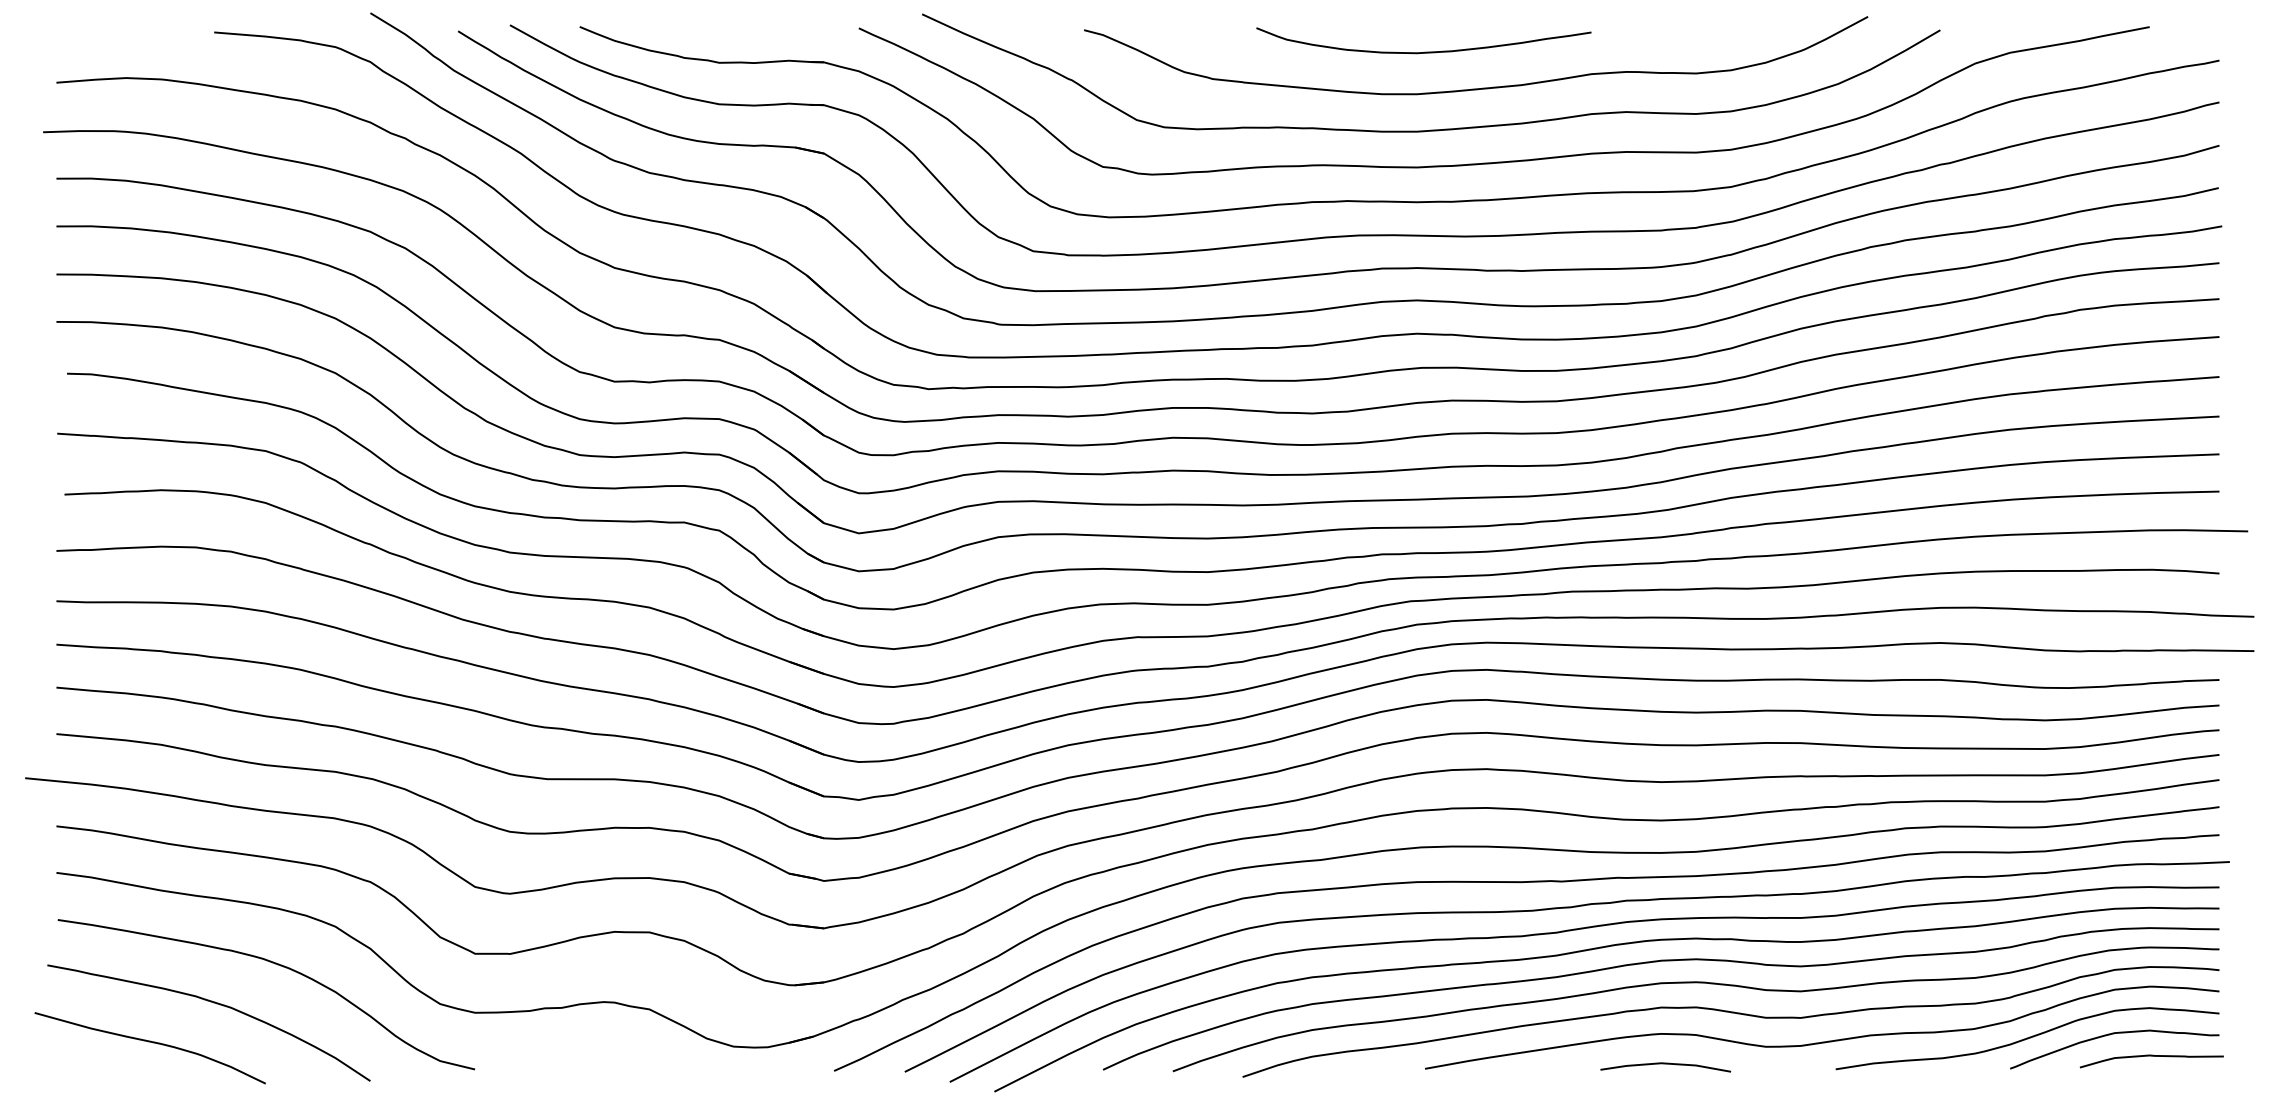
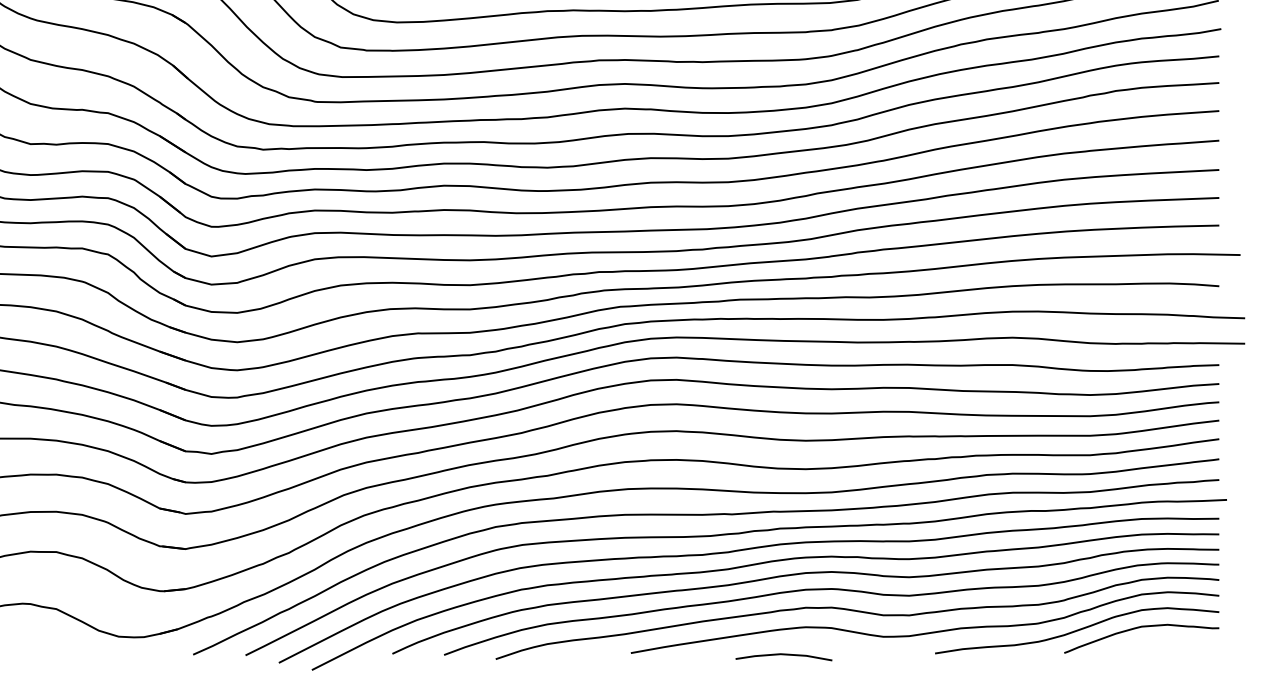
curve: (2151, 1056) -> (1168, 643), removed
line: (1665, 1064) -> (783, 655), moved

